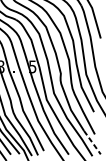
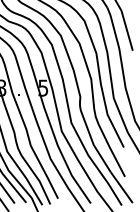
line: (92, 142) -> (121, 187), dashed -> solid

